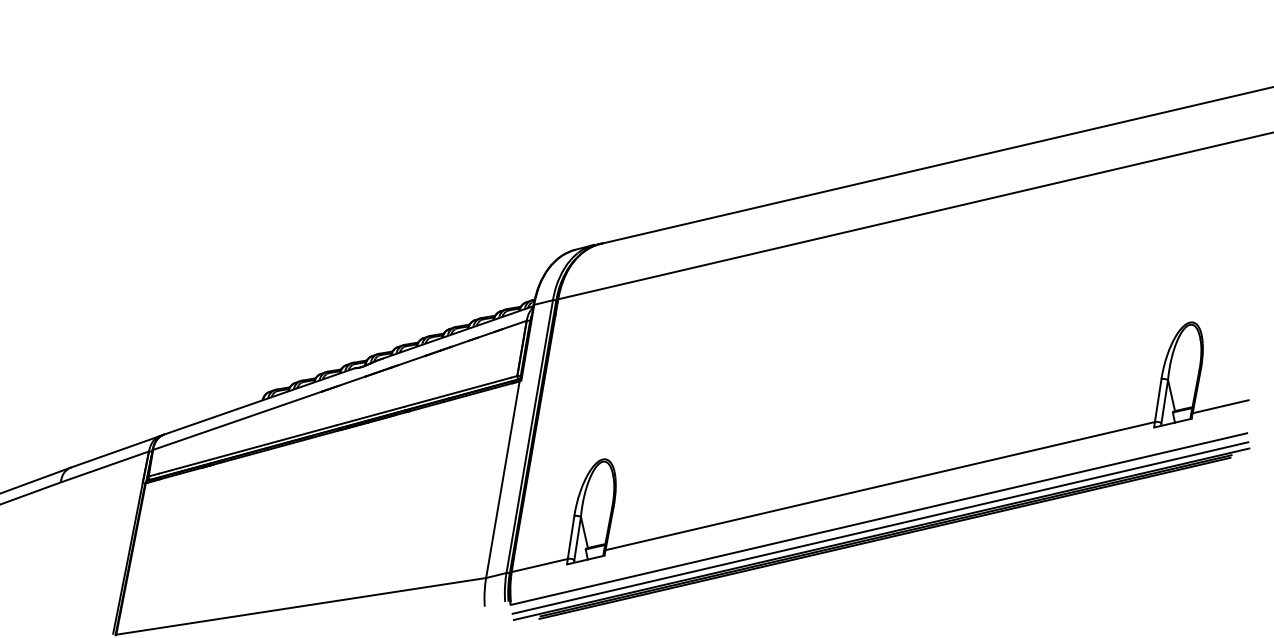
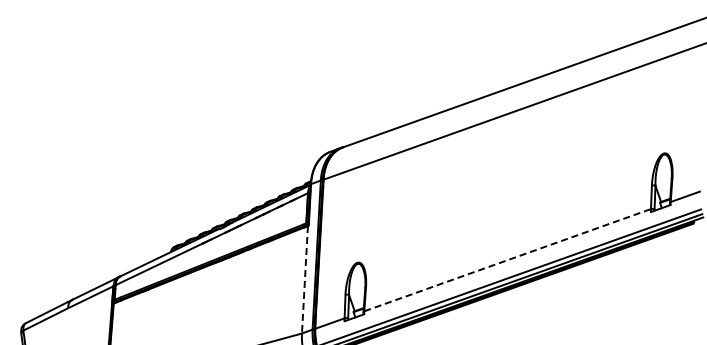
line: (502, 479) -> (304, 279), solid -> dashed
line: (881, 486) -> (508, 260), solid -> dashed

